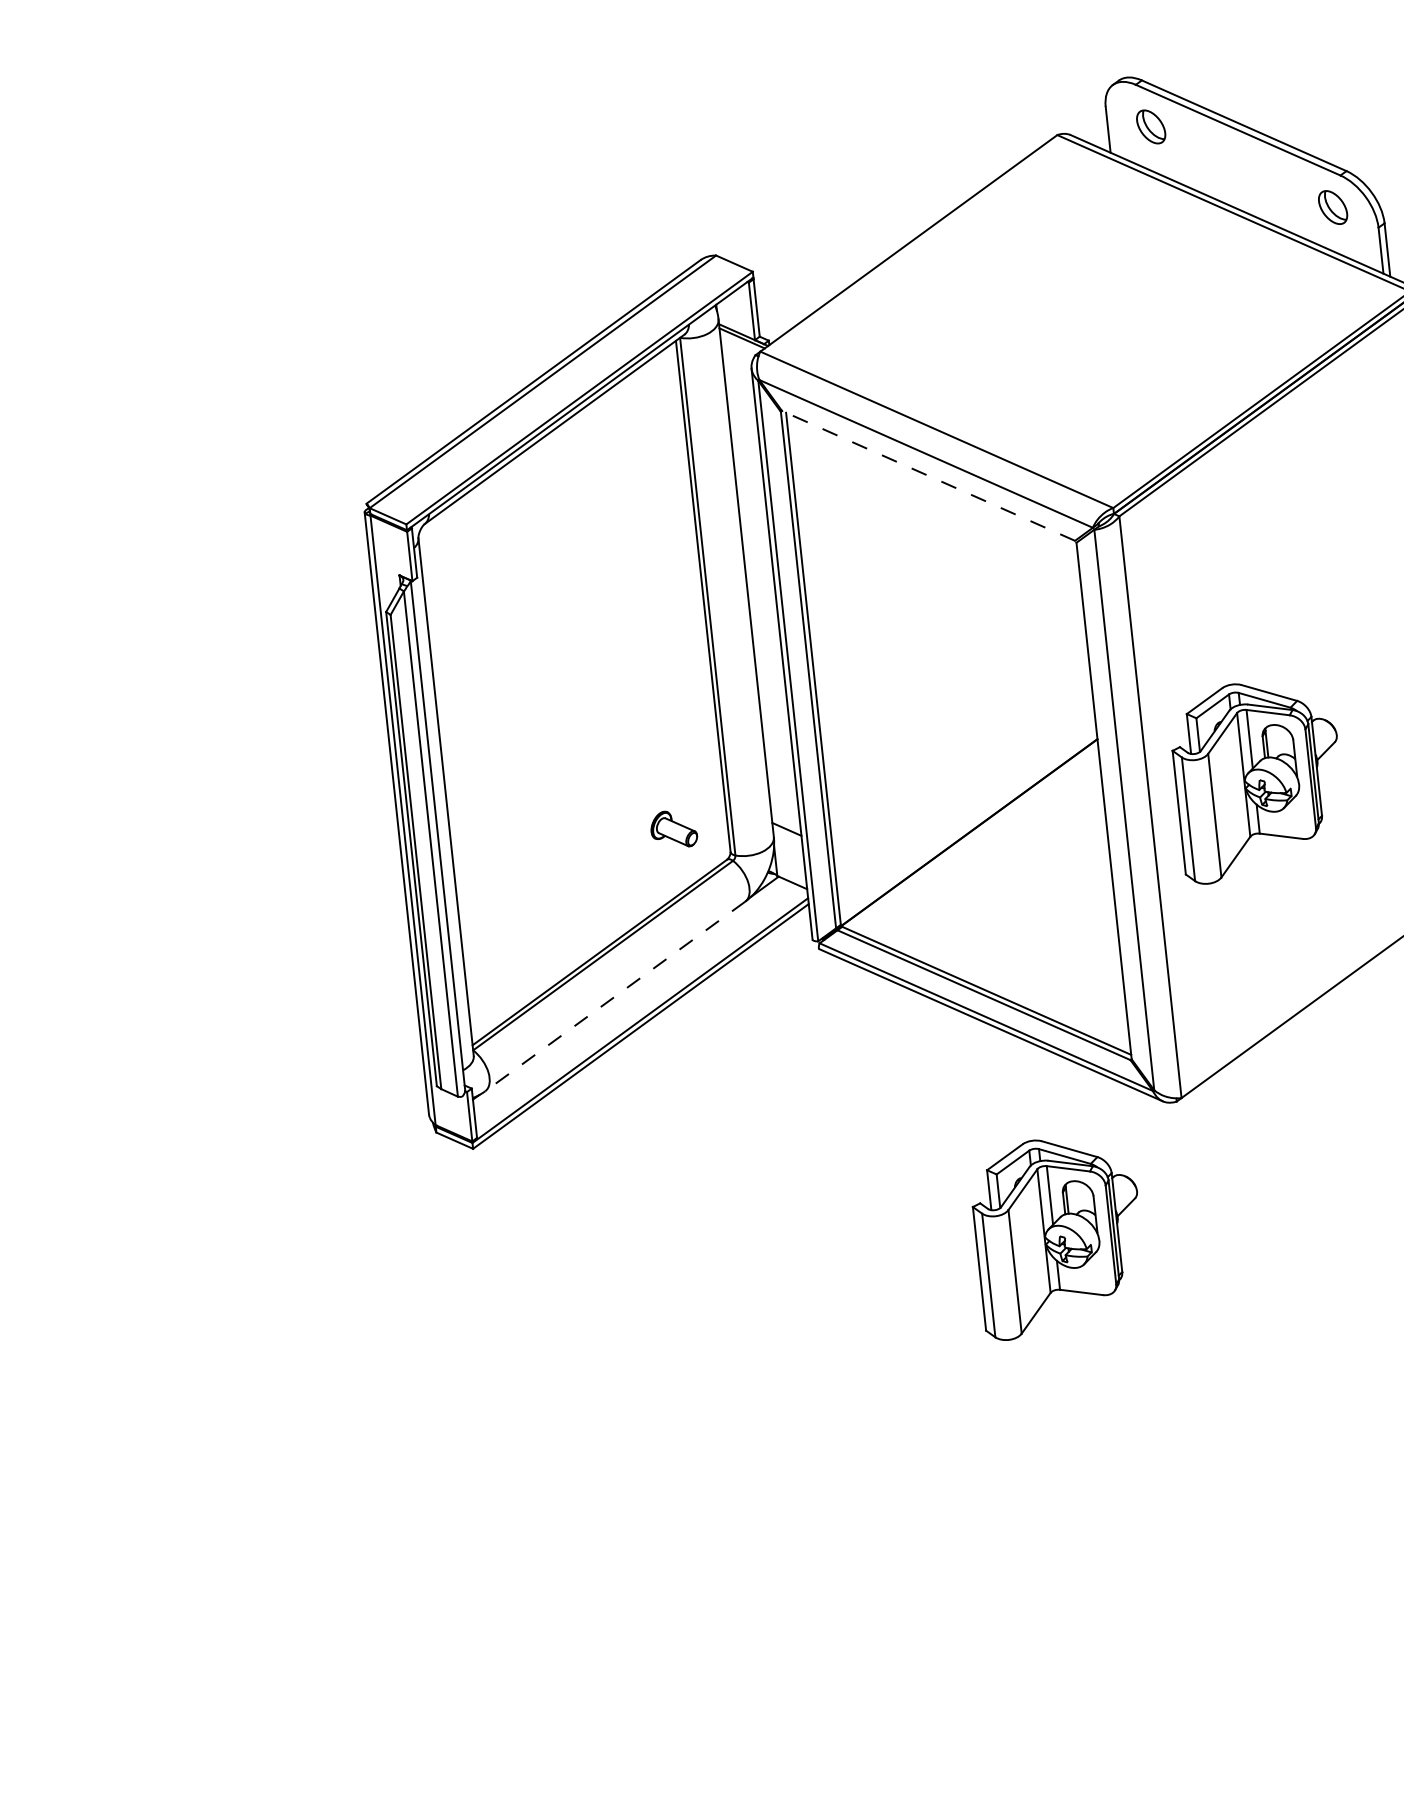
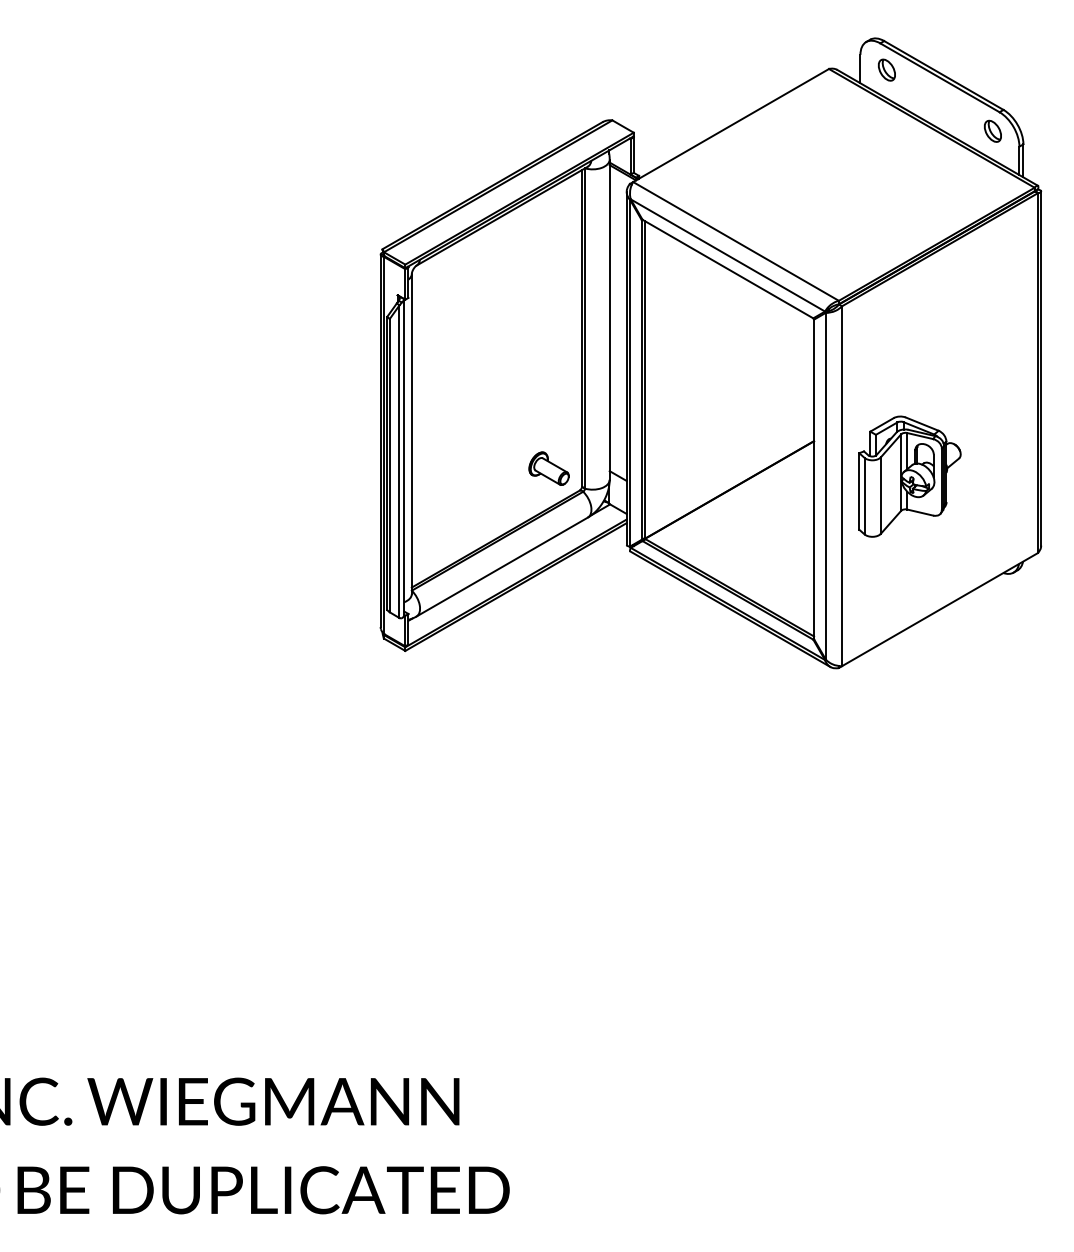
line: (927, 476) -> (727, 269), dashed -> solid
part: (672, 829) -> (548, 468), size x1.43
line: (615, 997) -> (502, 567), dashed -> solid
part: (1058, 1236) -> (757, 742), removed

